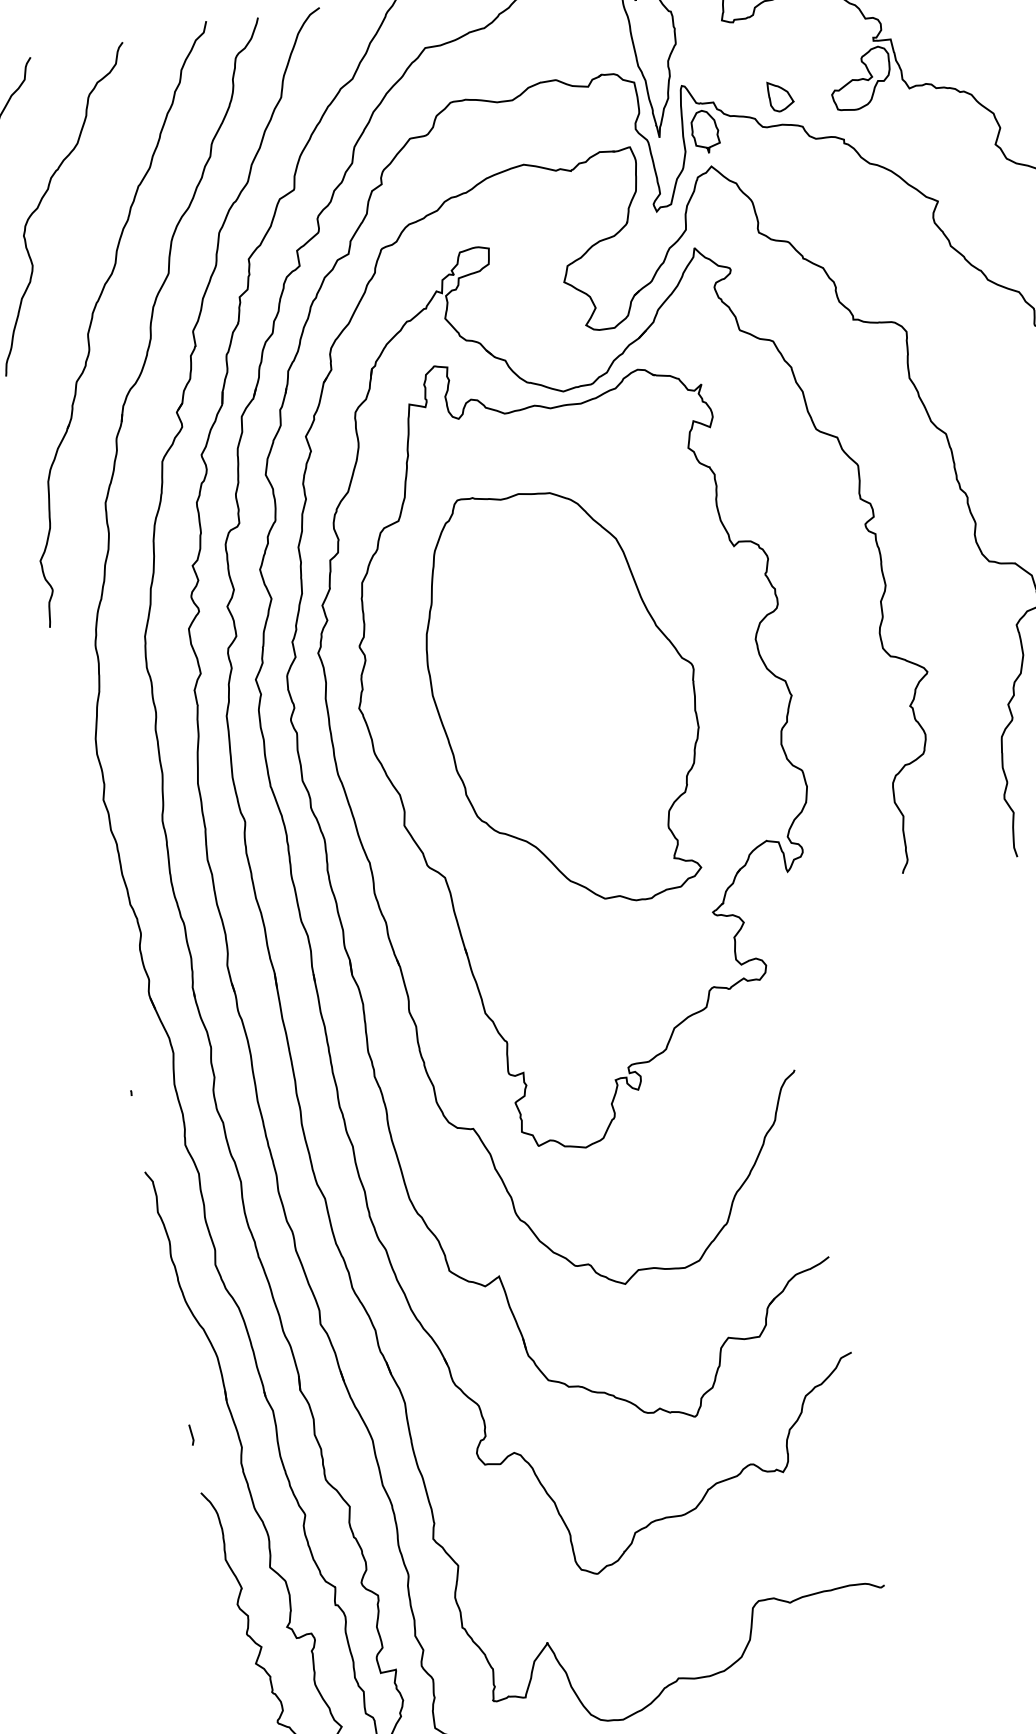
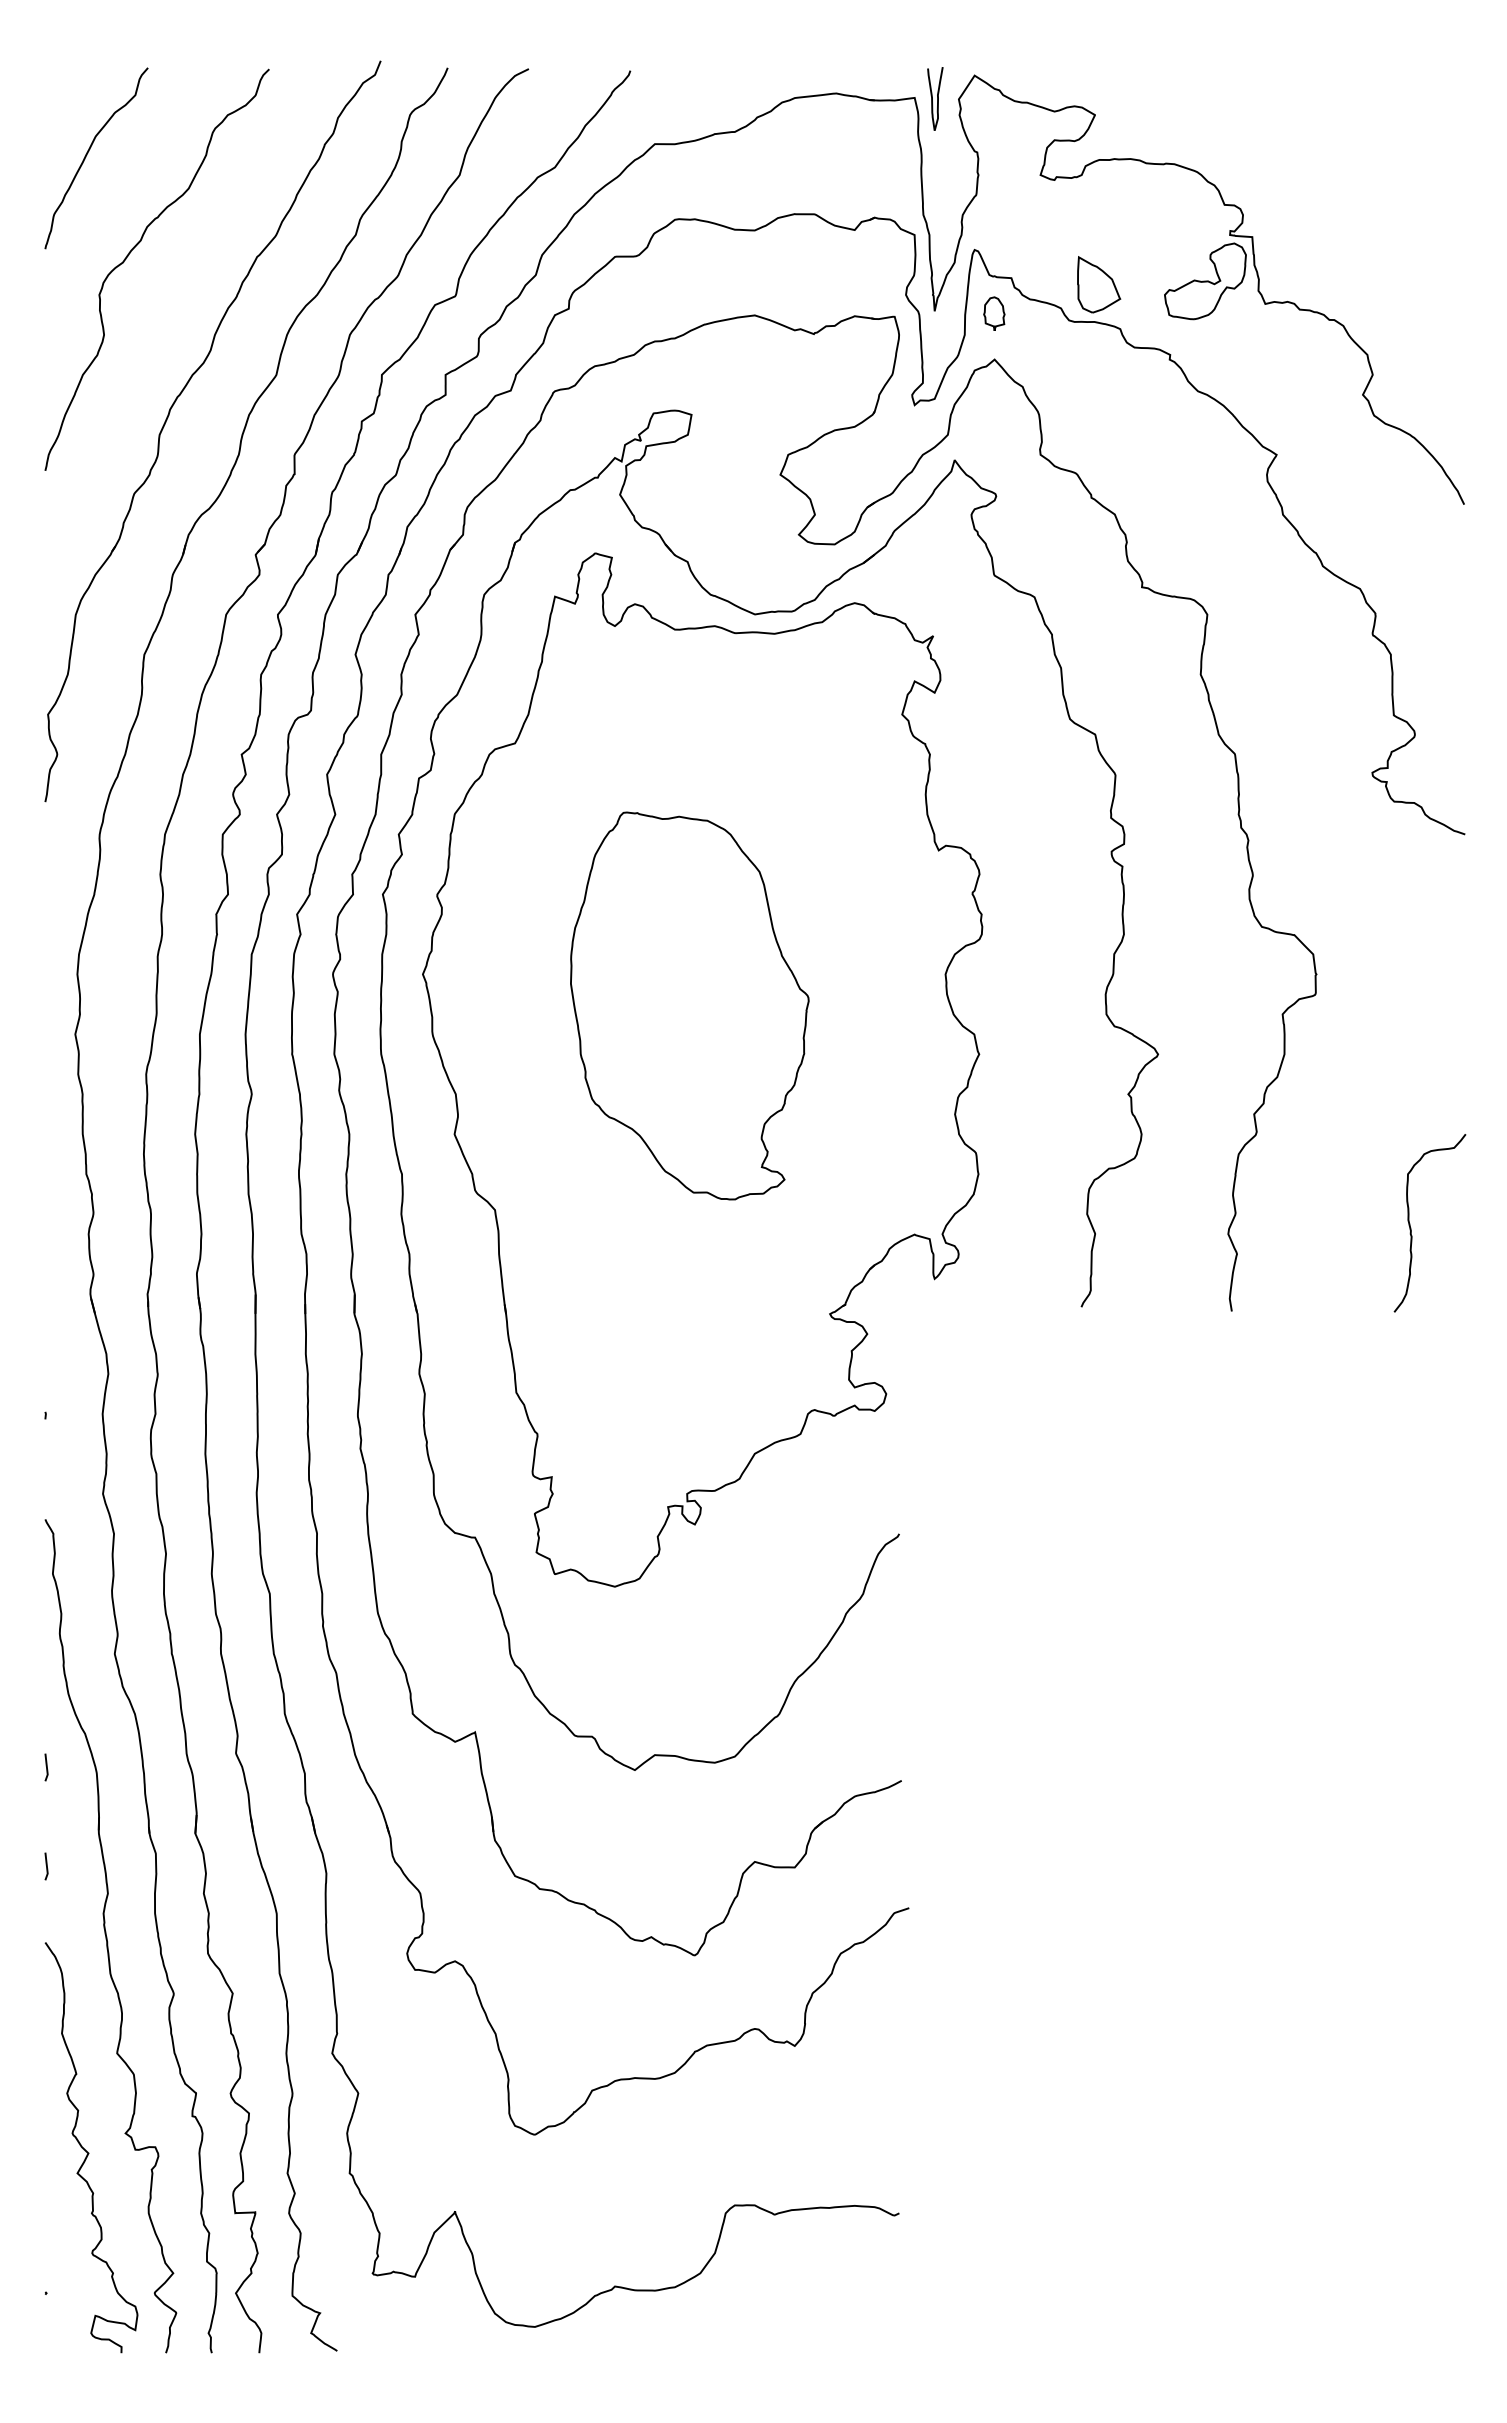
part: (781, 95) -> (1099, 284), size x1.4
part: (705, 131) -> (994, 313), size x0.6
part: (565, 696) -> (689, 1005), size x0.7
curve: (178, 1359) -> (46, 1767), added

